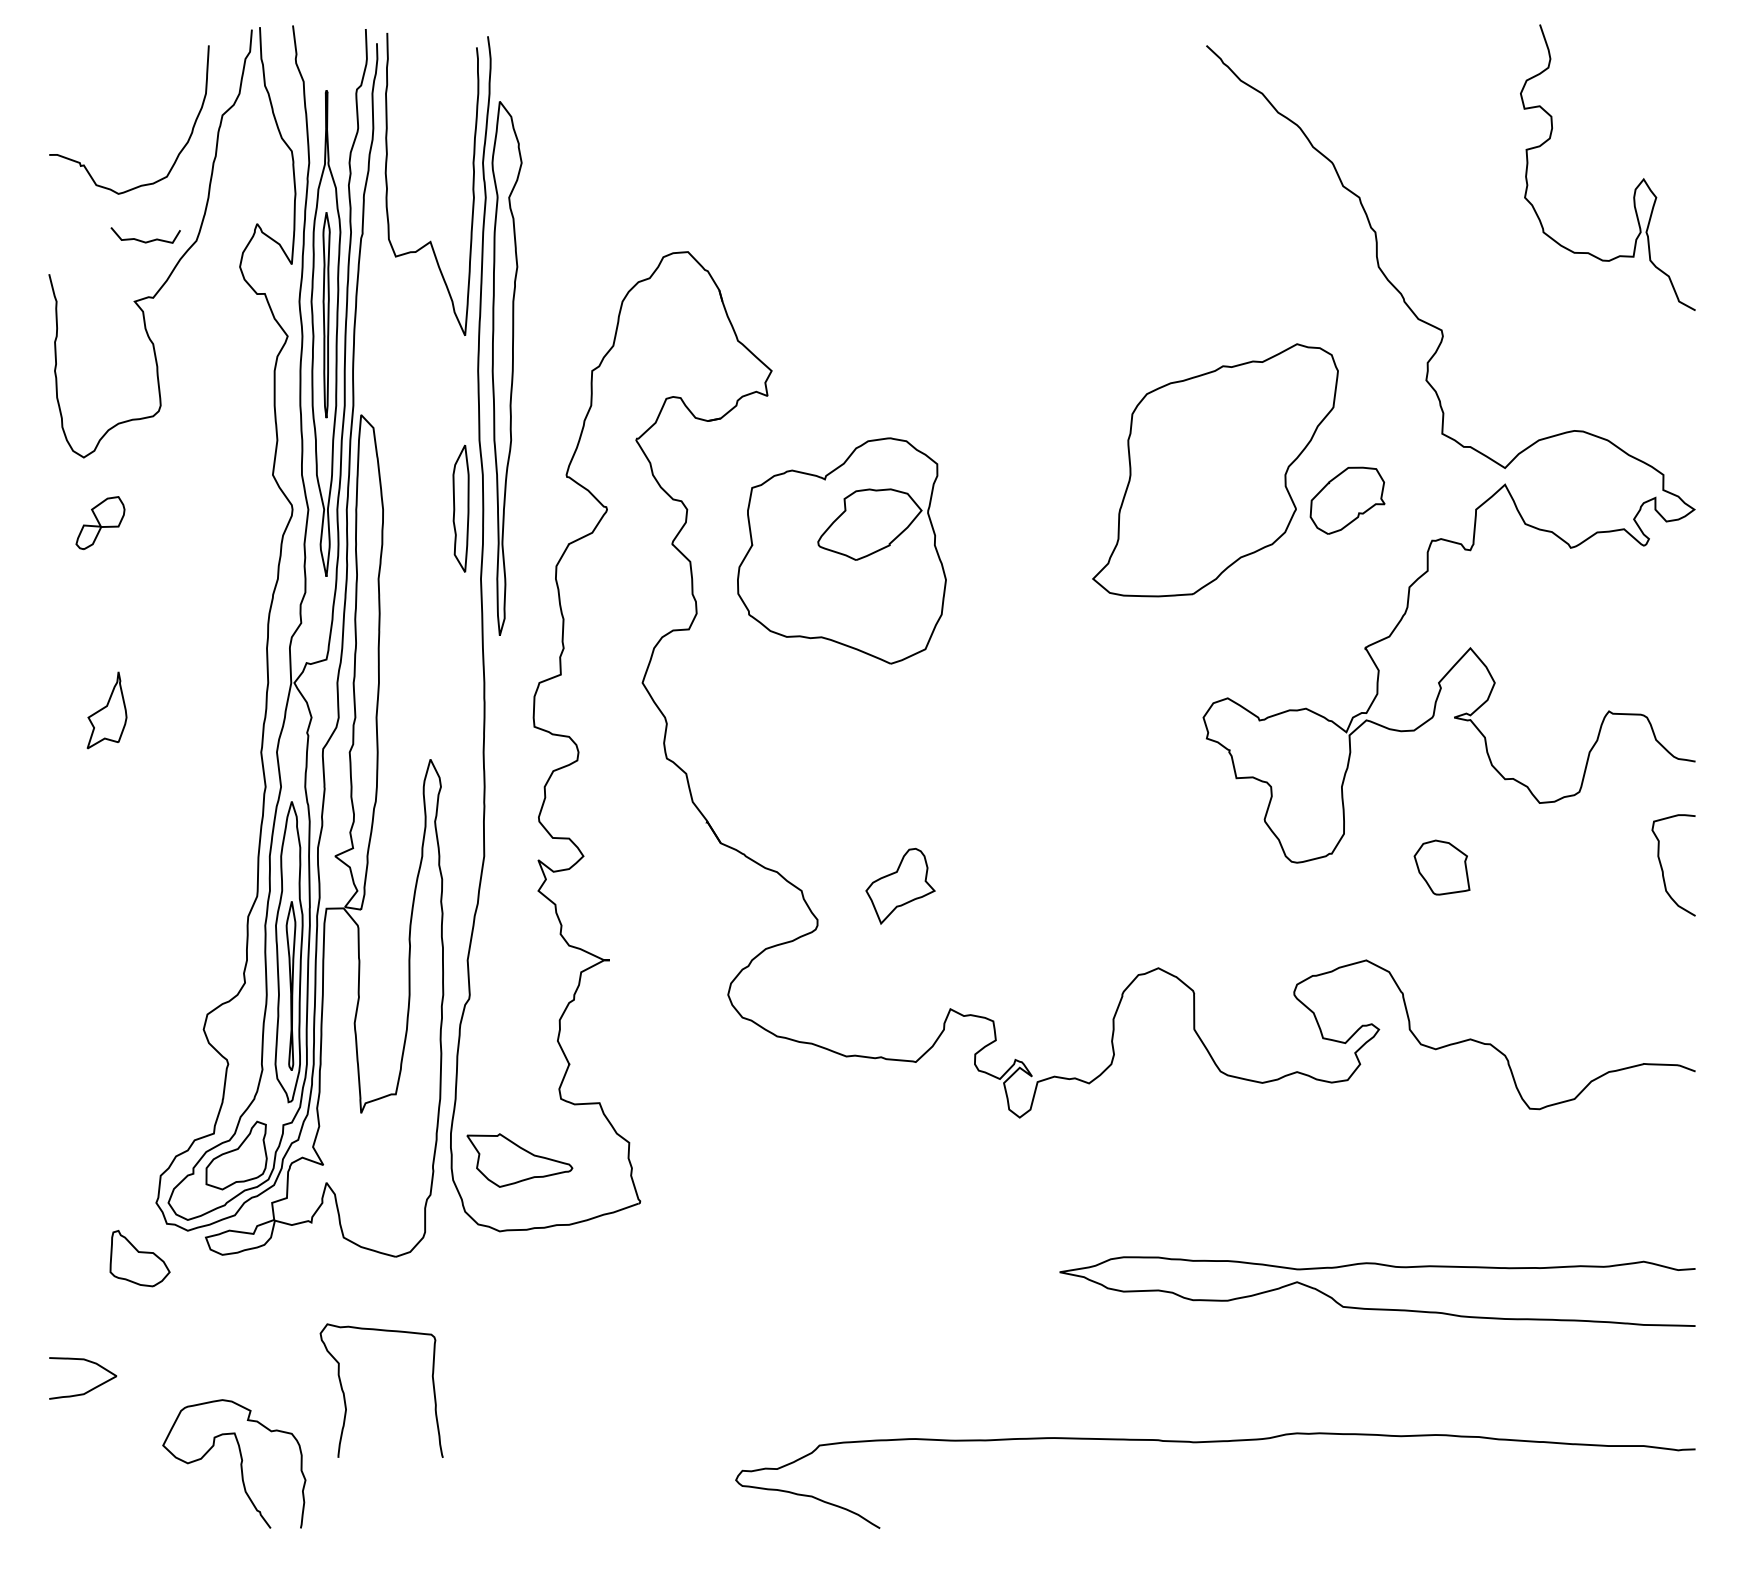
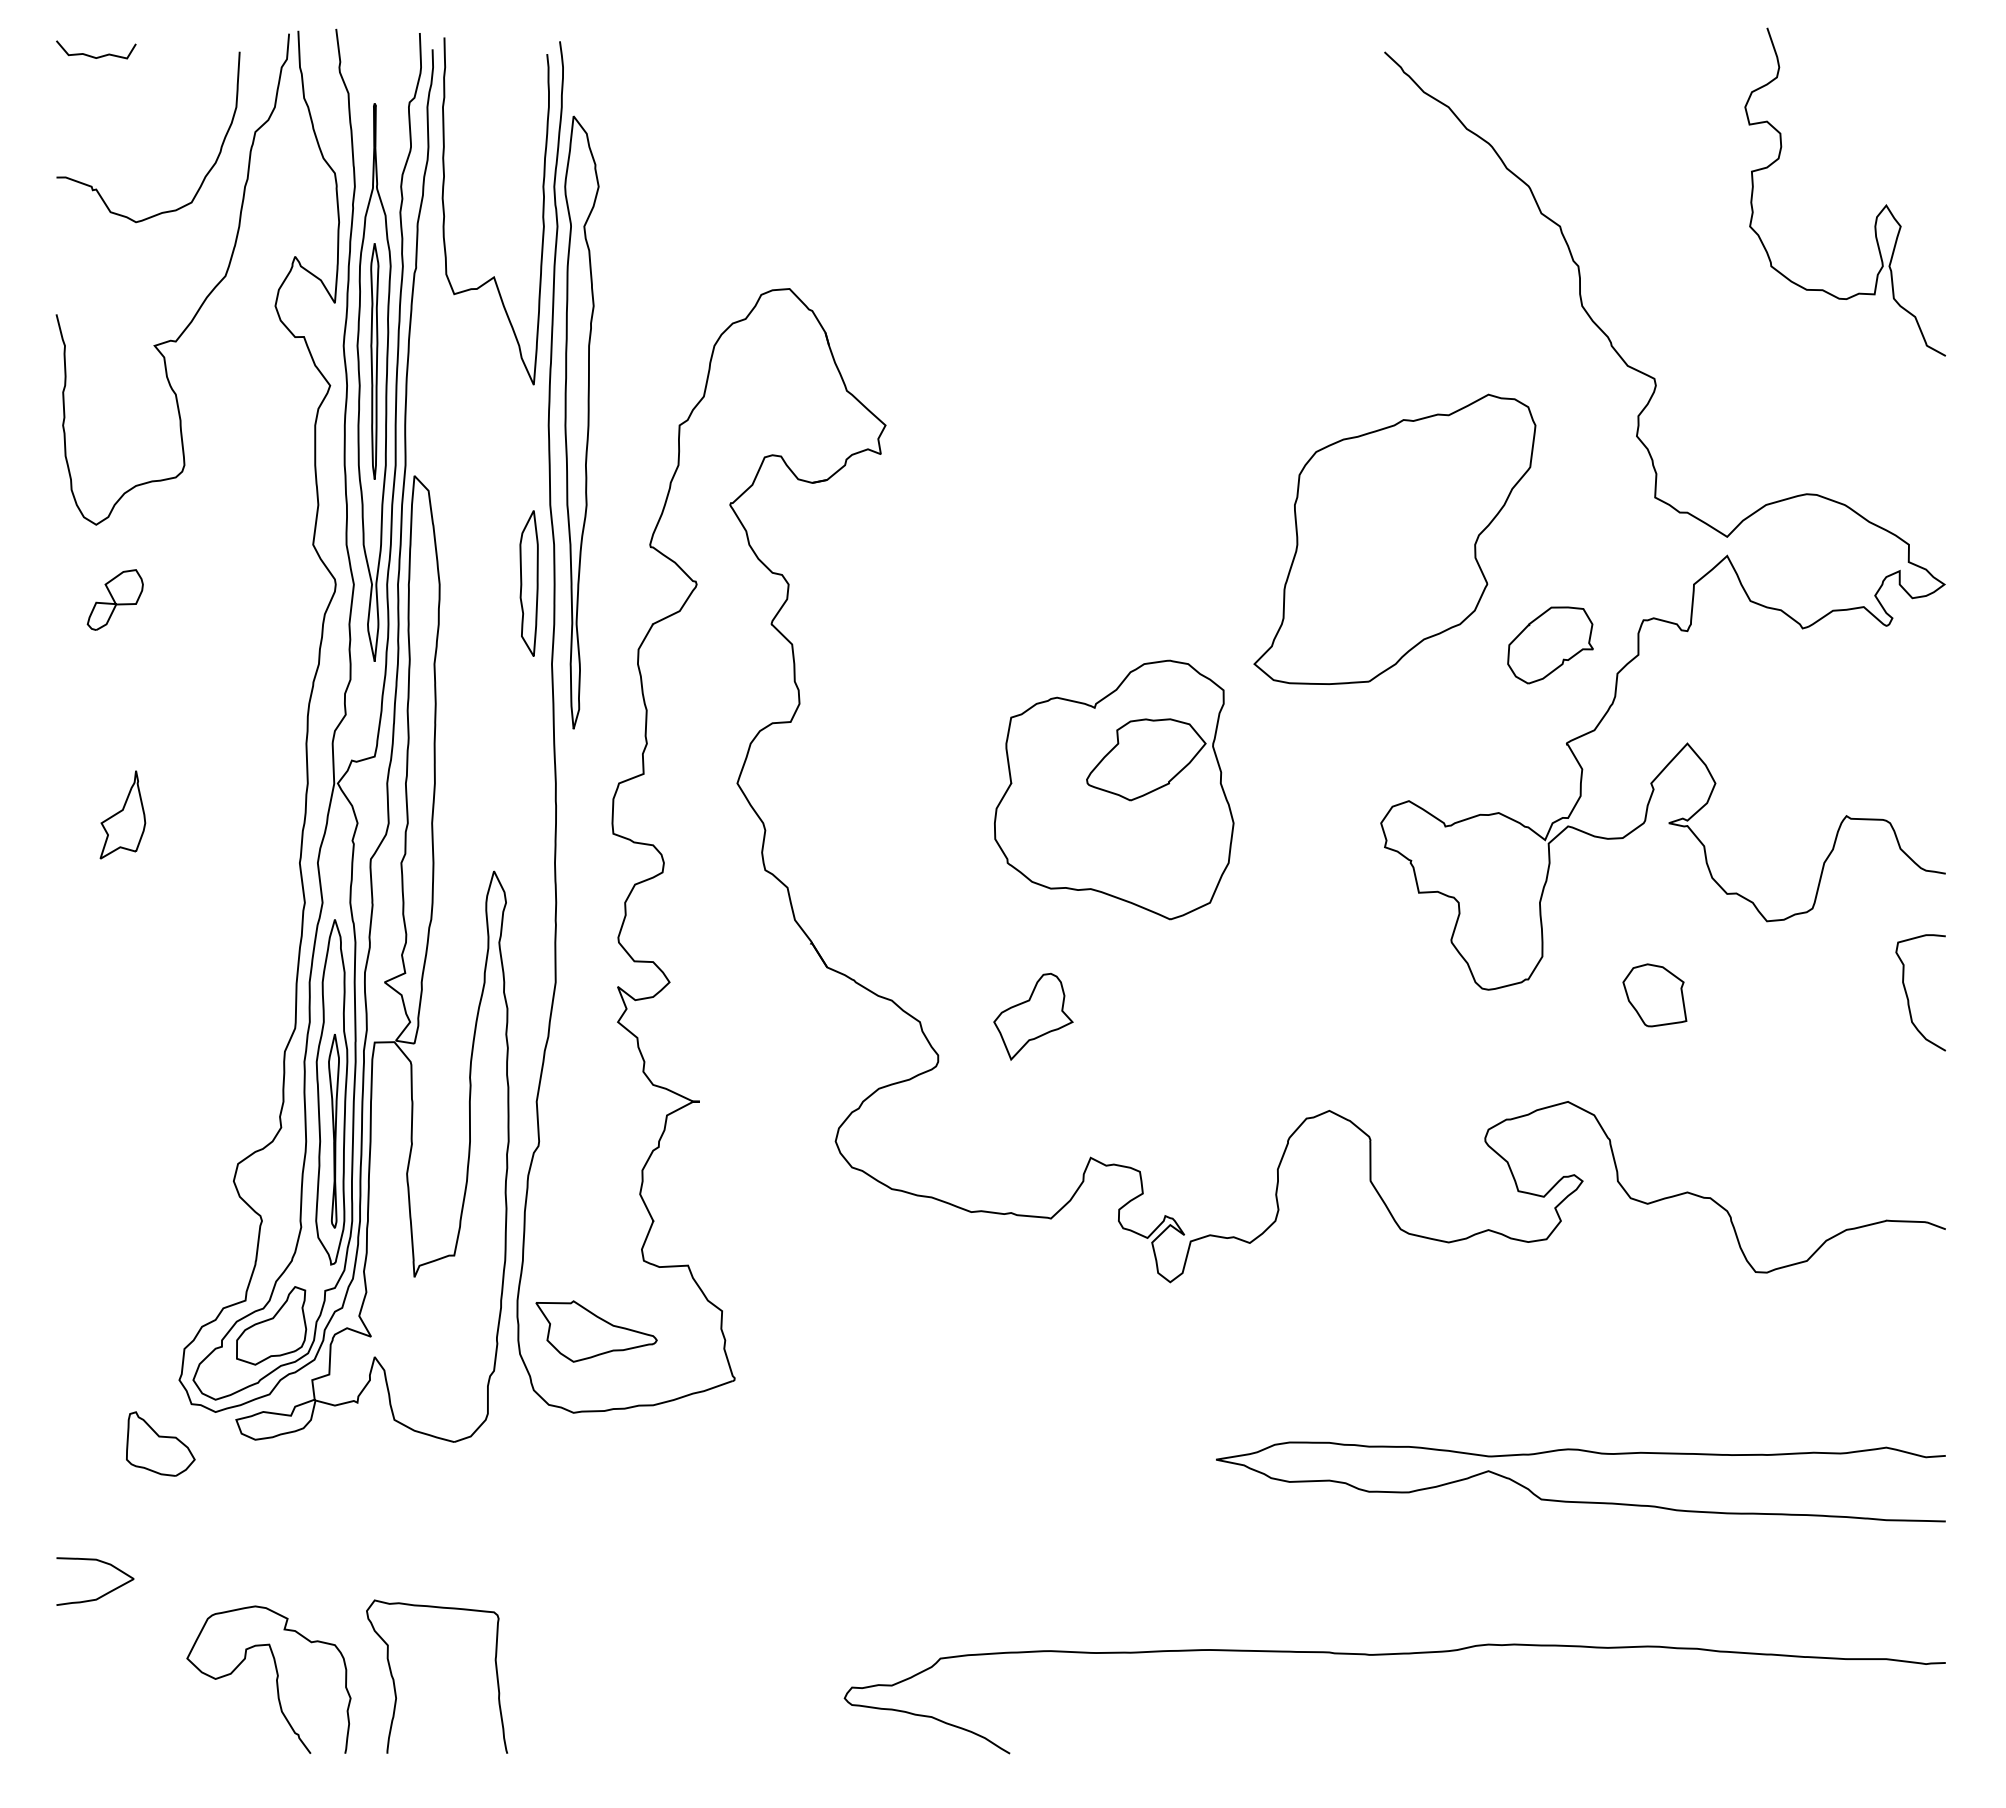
curve: (146, 241) -> (97, 56), moved
part: (1347, 500) -> (1550, 645), moved
part: (842, 550) -> (1114, 789), moved
curve: (345, 1398) -> (395, 1685), moved

